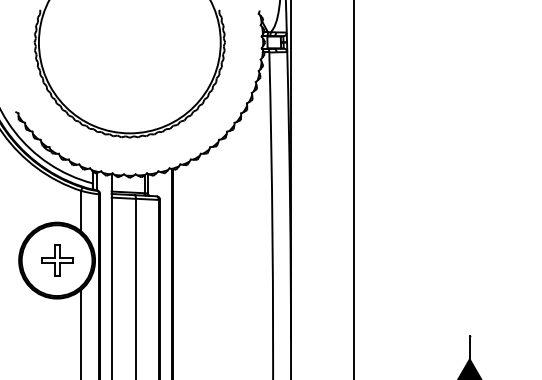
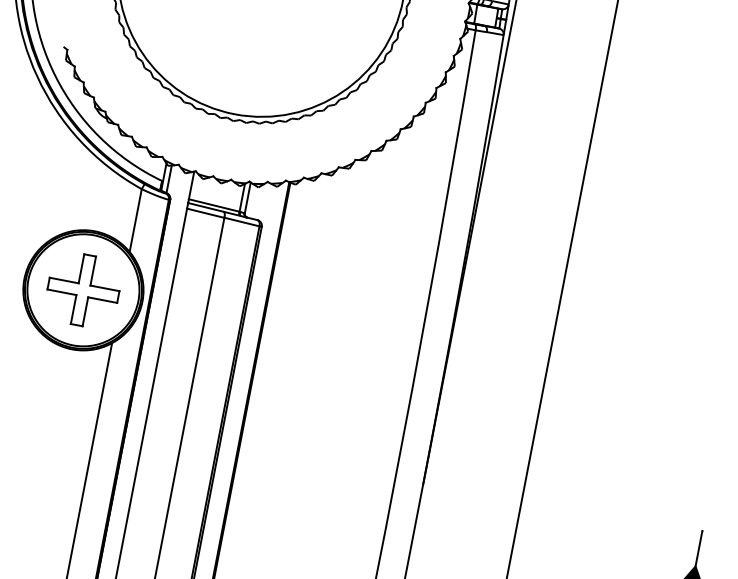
part: (57, 260) -> (84, 290), size x1.43

